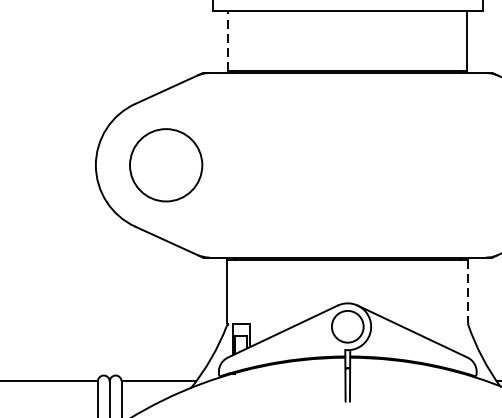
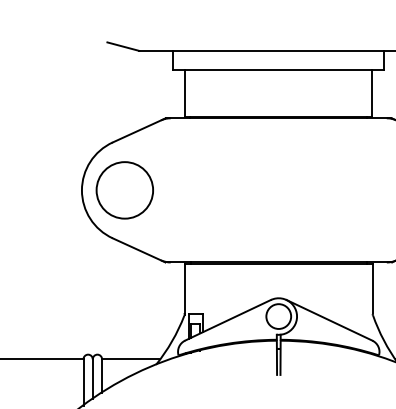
line: (228, 41) -> (185, 93), dashed -> solid
circle: (165, 165) -> (124, 190), moved
line: (467, 290) -> (372, 288), dashed -> solid

